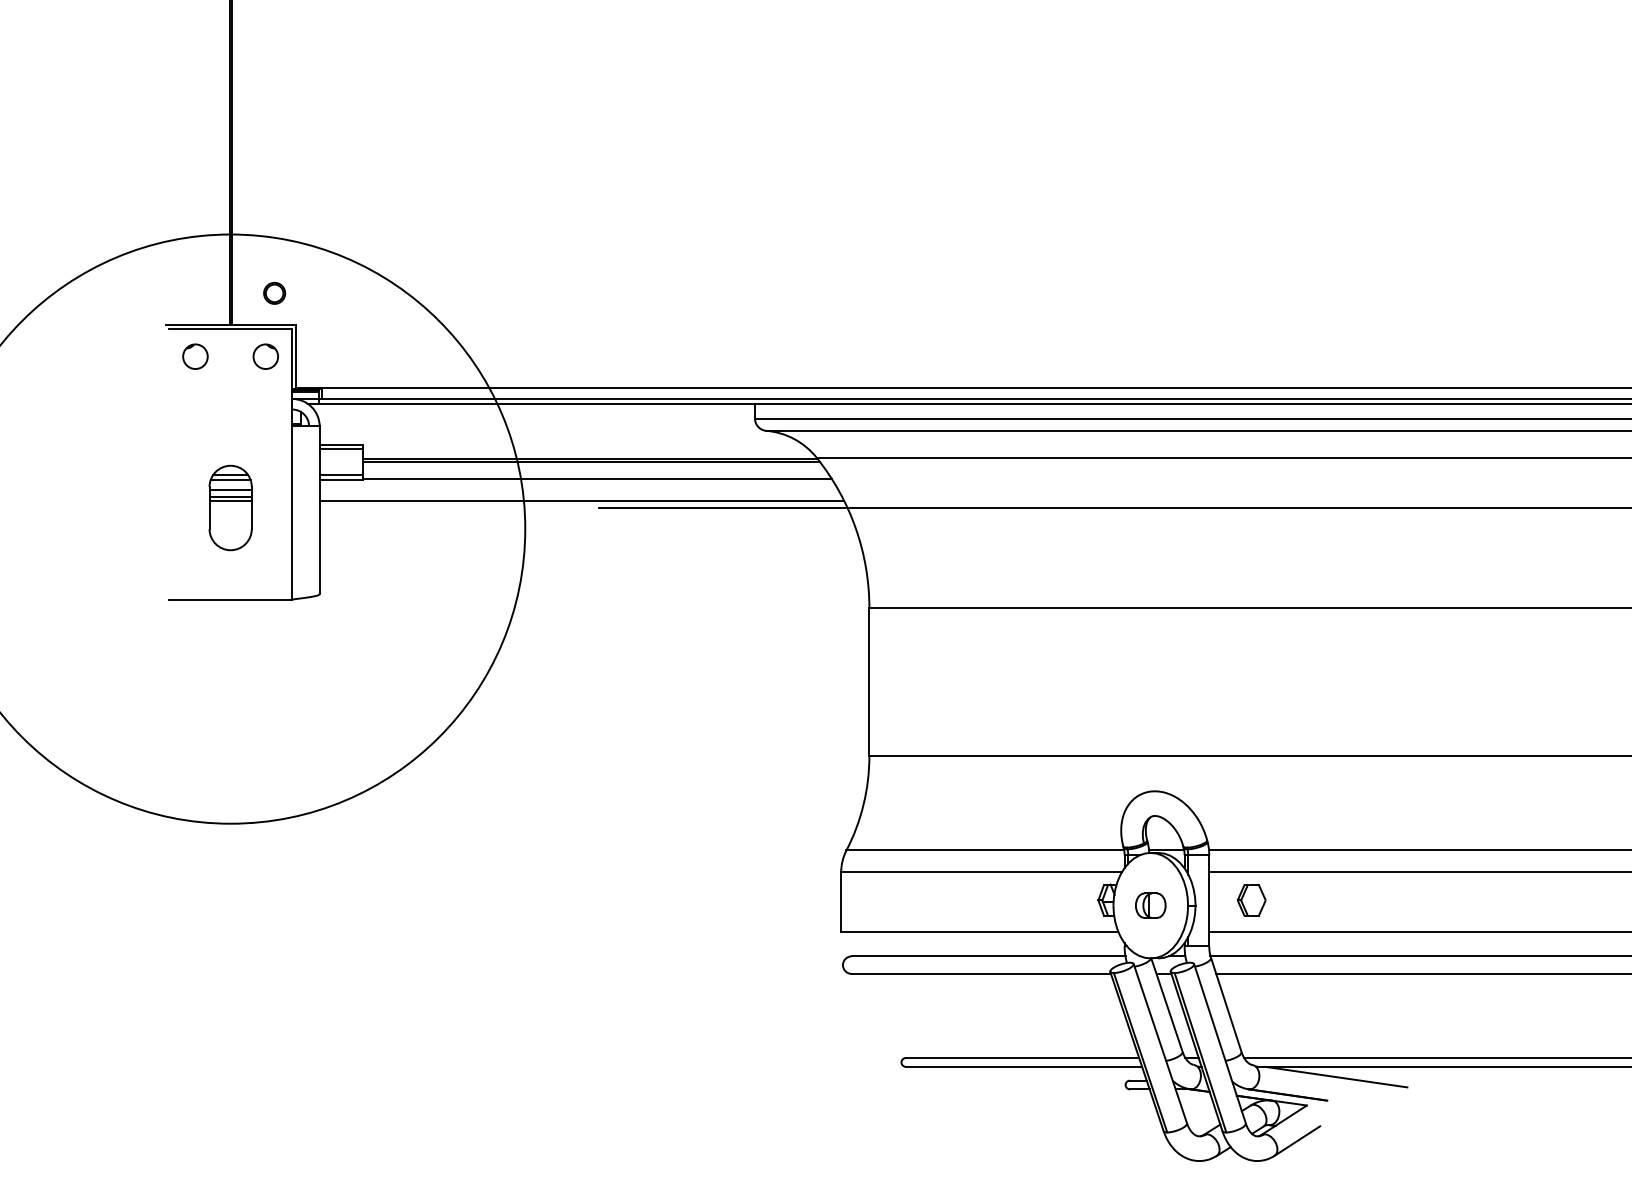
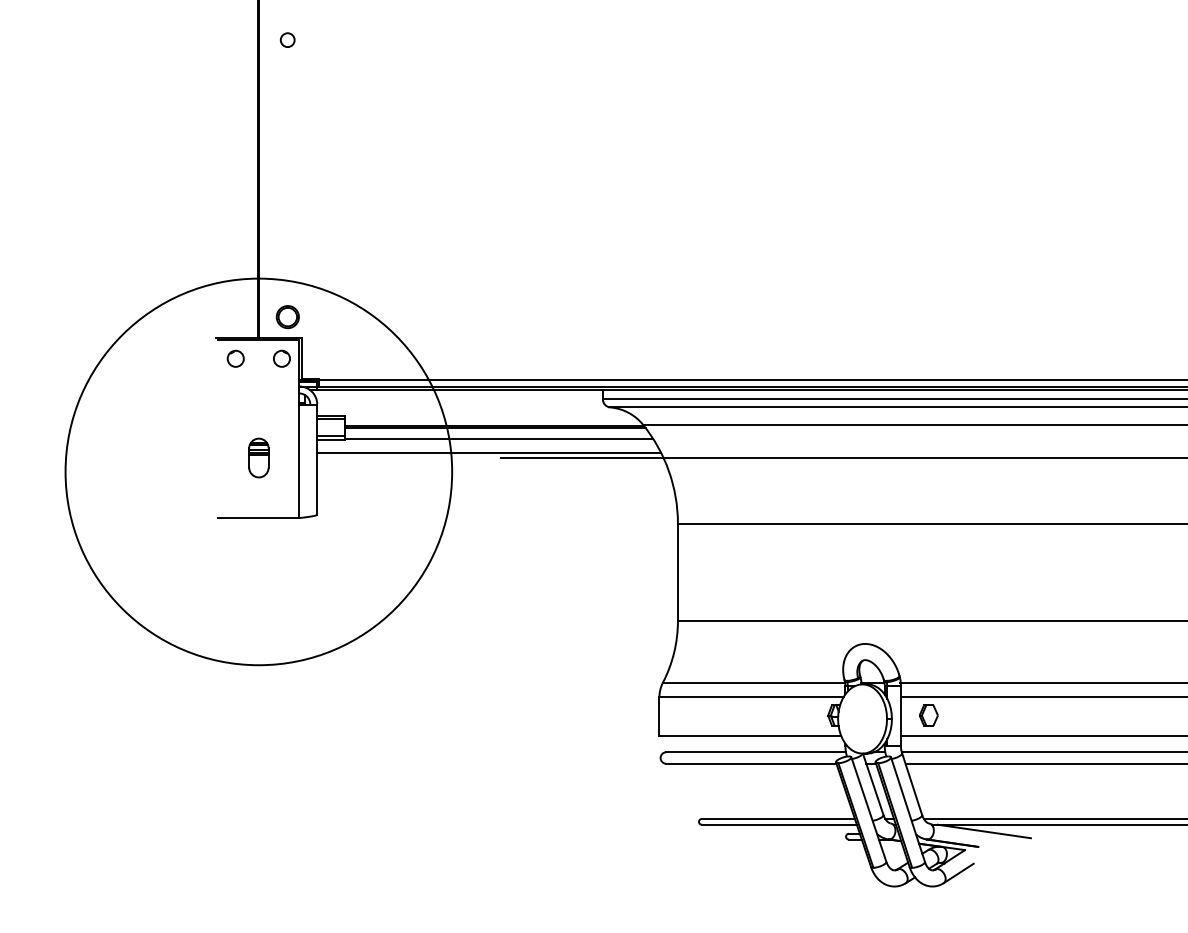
part: (274, 293) -> (287, 317), size x1.6
part: (230, 507) -> (258, 457), size x0.7
part: (1150, 904) -> (862, 718), removed

